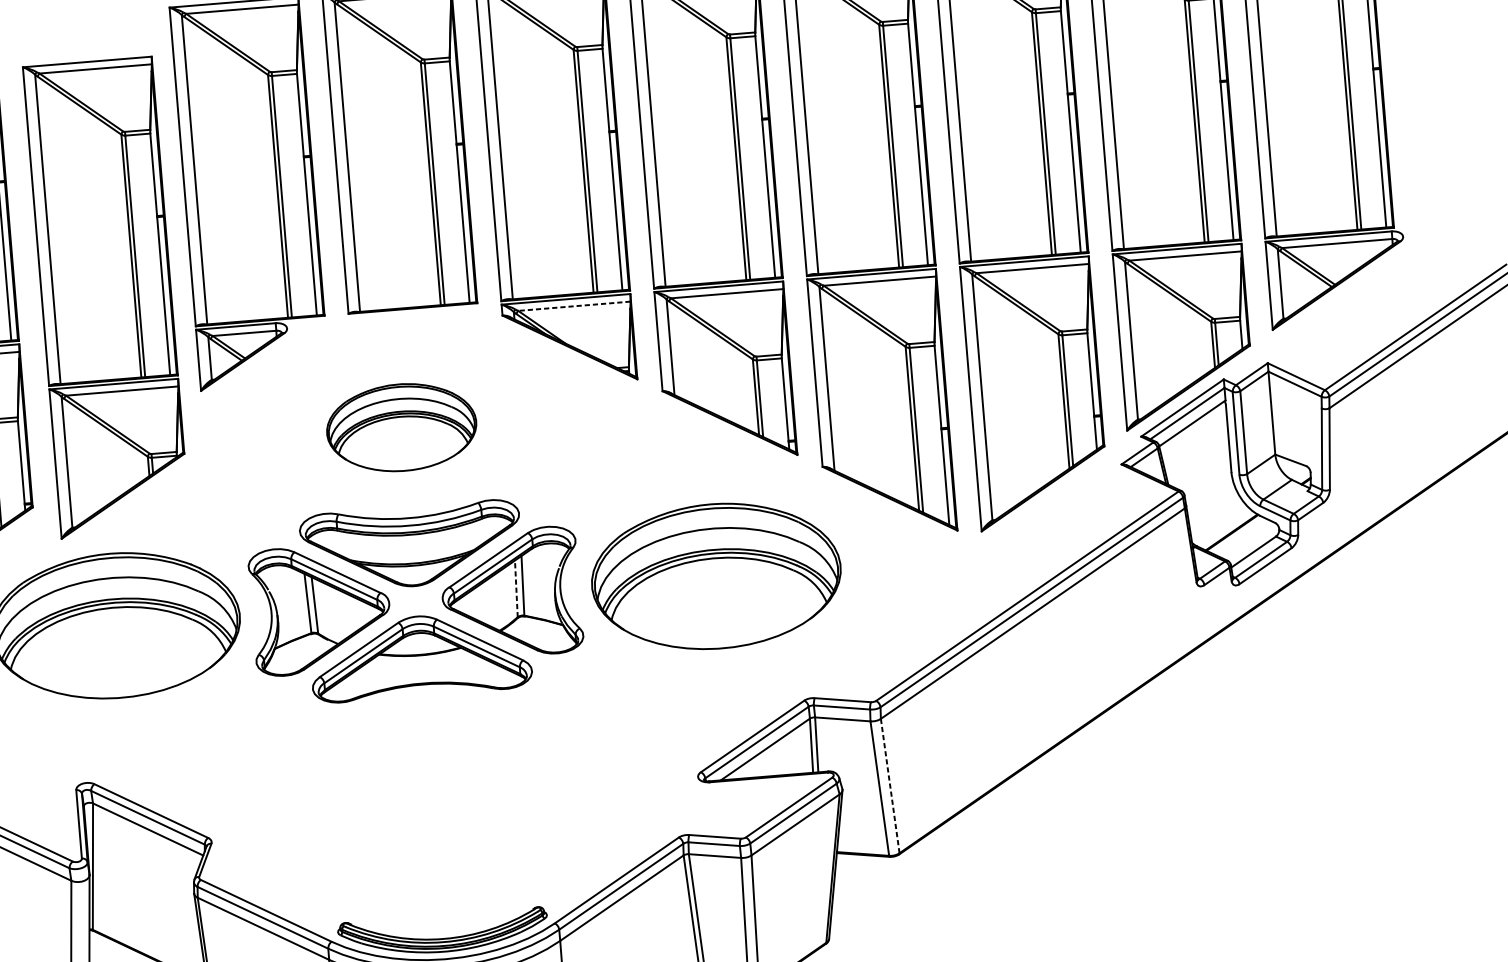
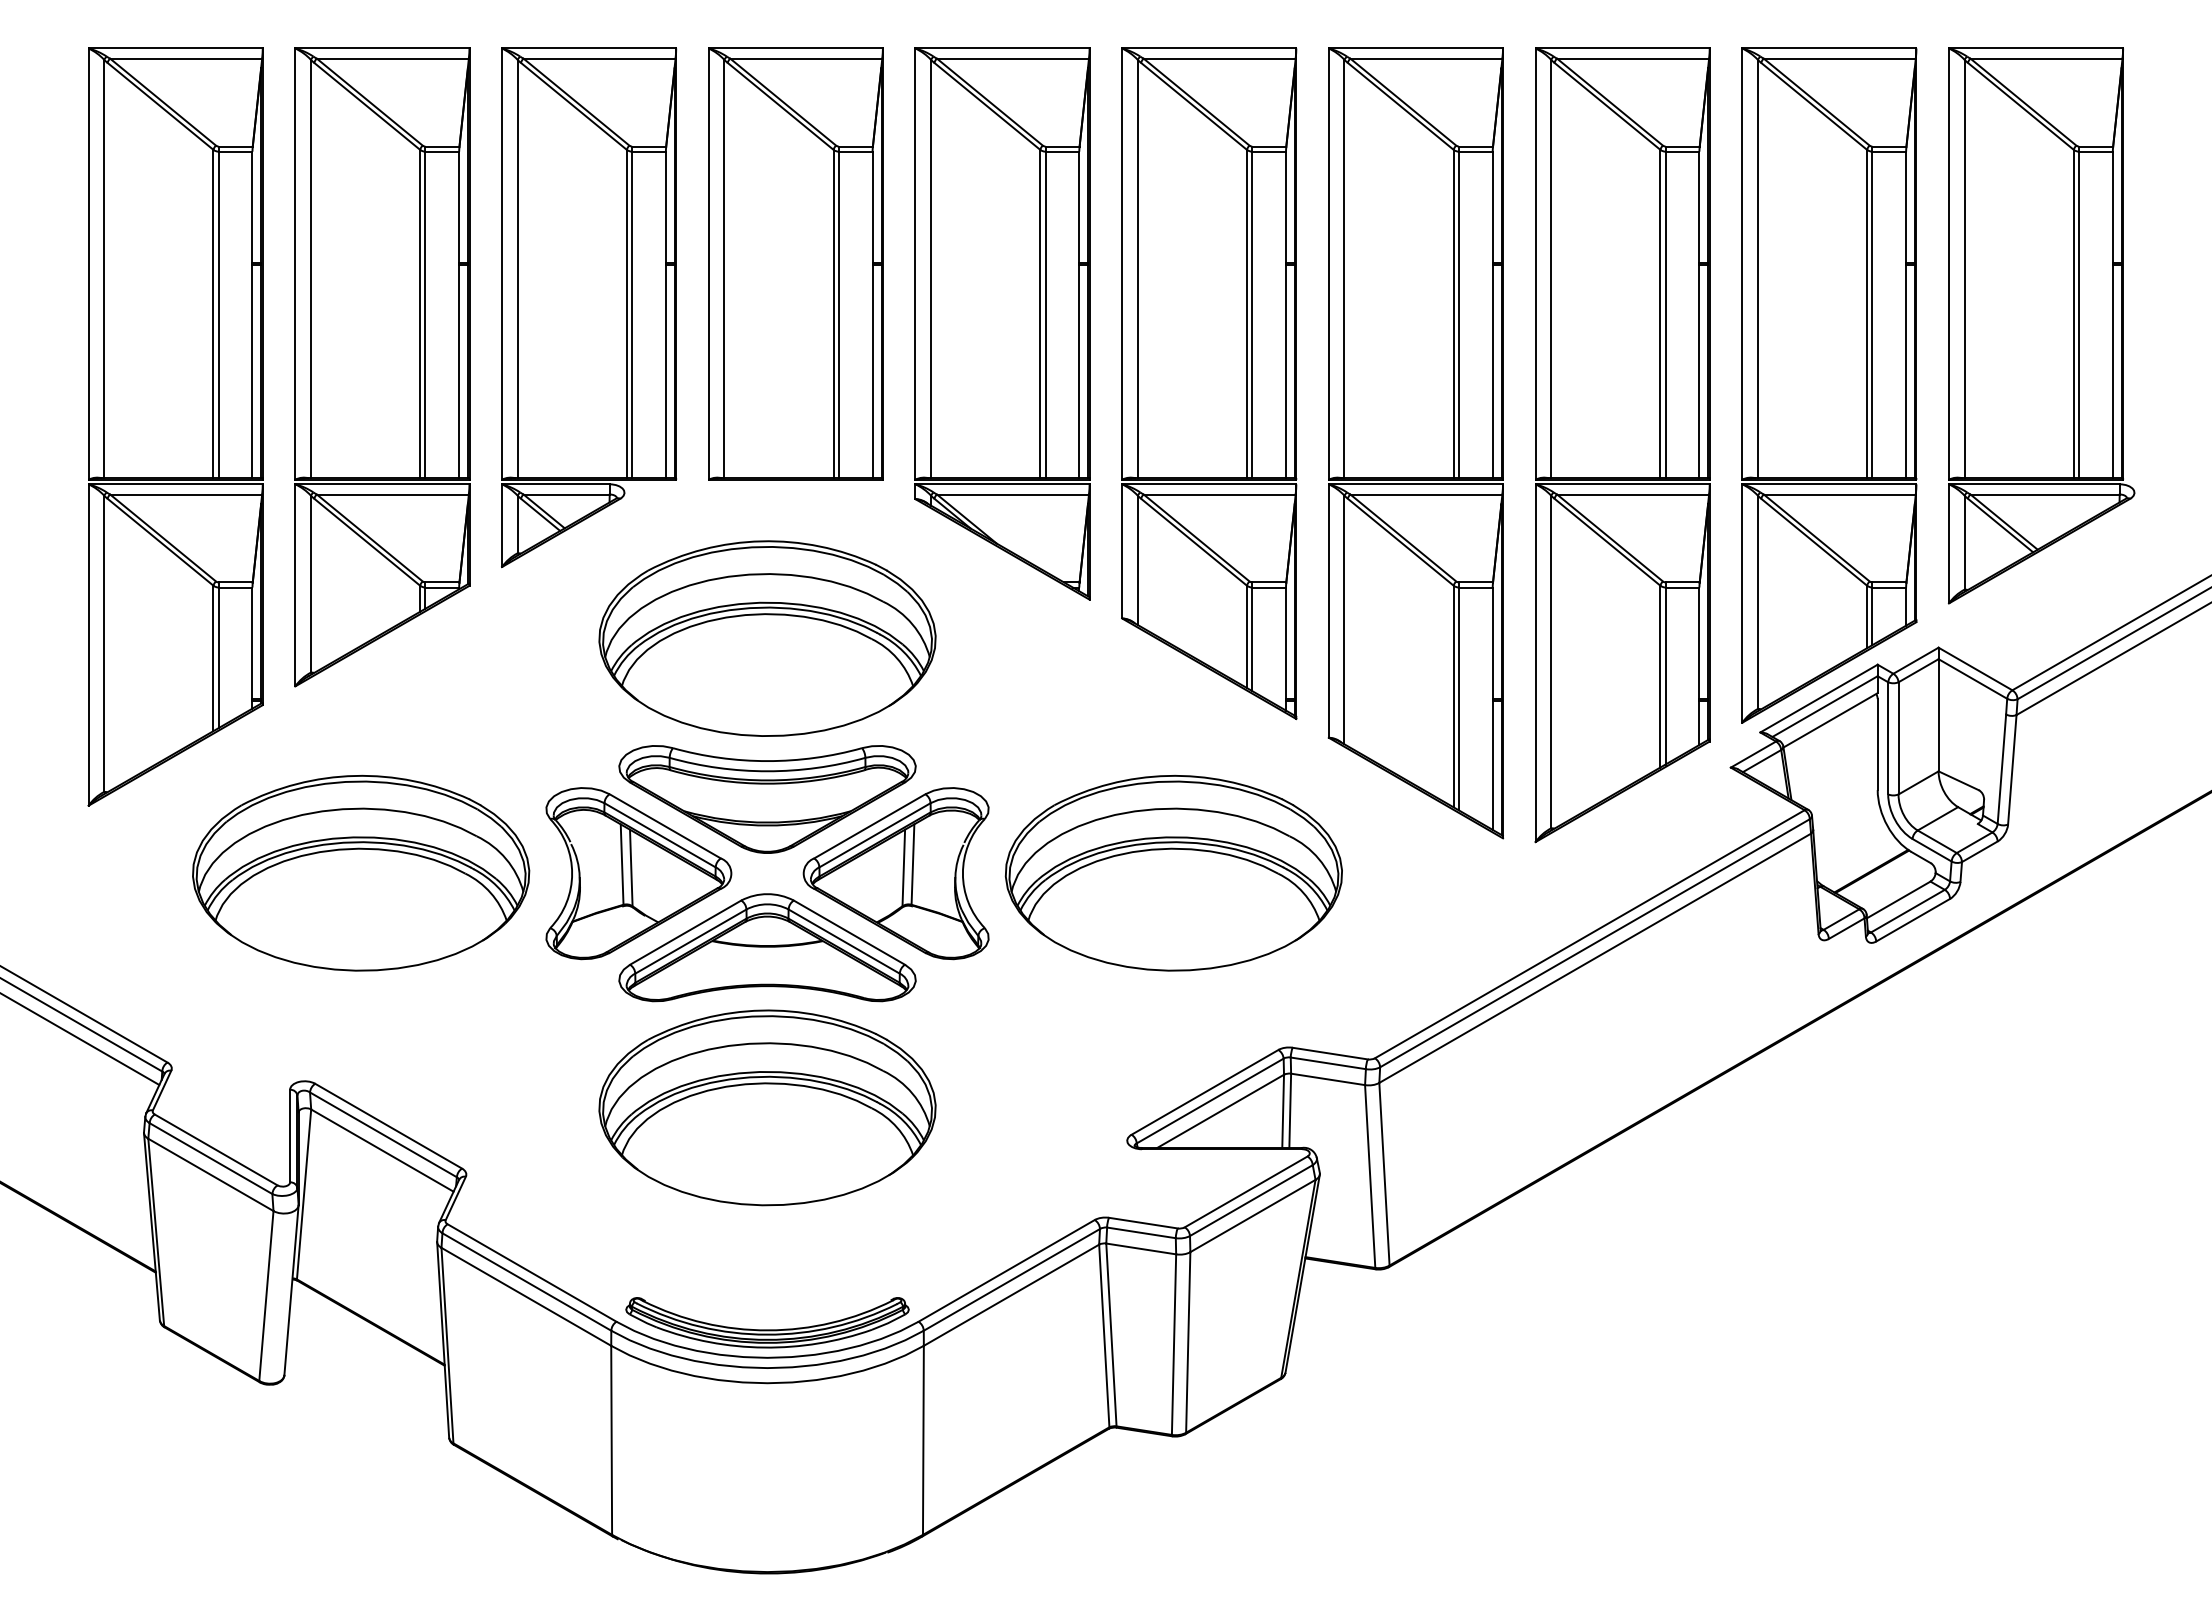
part: (106, 297) -> (382, 367), moved
line: (574, 306) -> (1013, 494), dashed -> solid
part: (401, 427) -> (767, 638), size x1.67
line: (516, 588) -> (903, 867), dashed -> solid
part: (430, 774) -> (767, 1107), added
line: (890, 786) -> (1384, 1174), dashed -> solid

